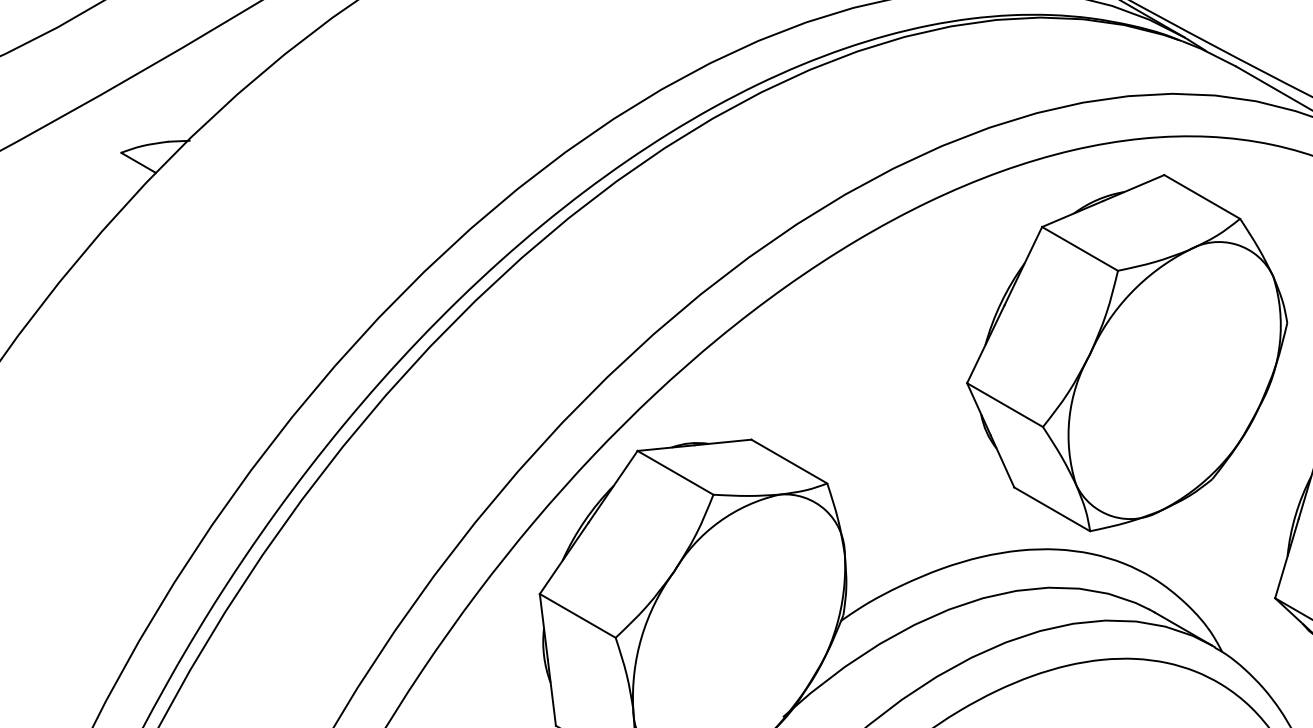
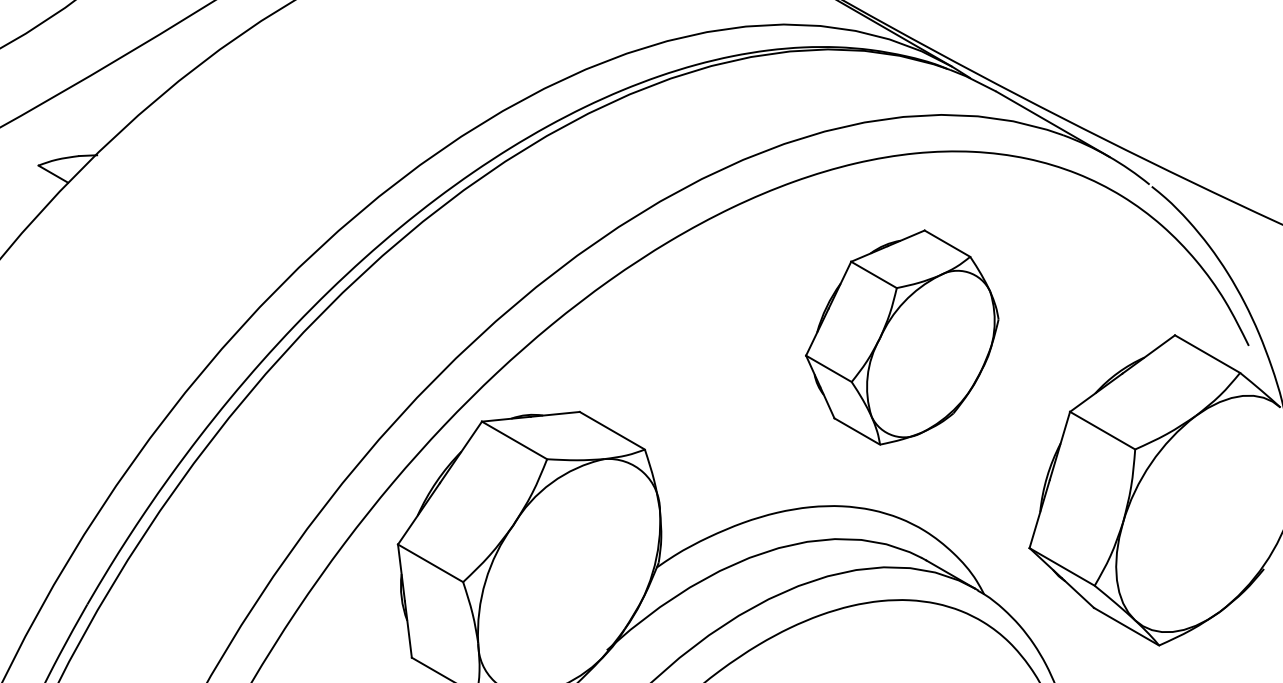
part: (1126, 352) -> (901, 337), size x0.7

